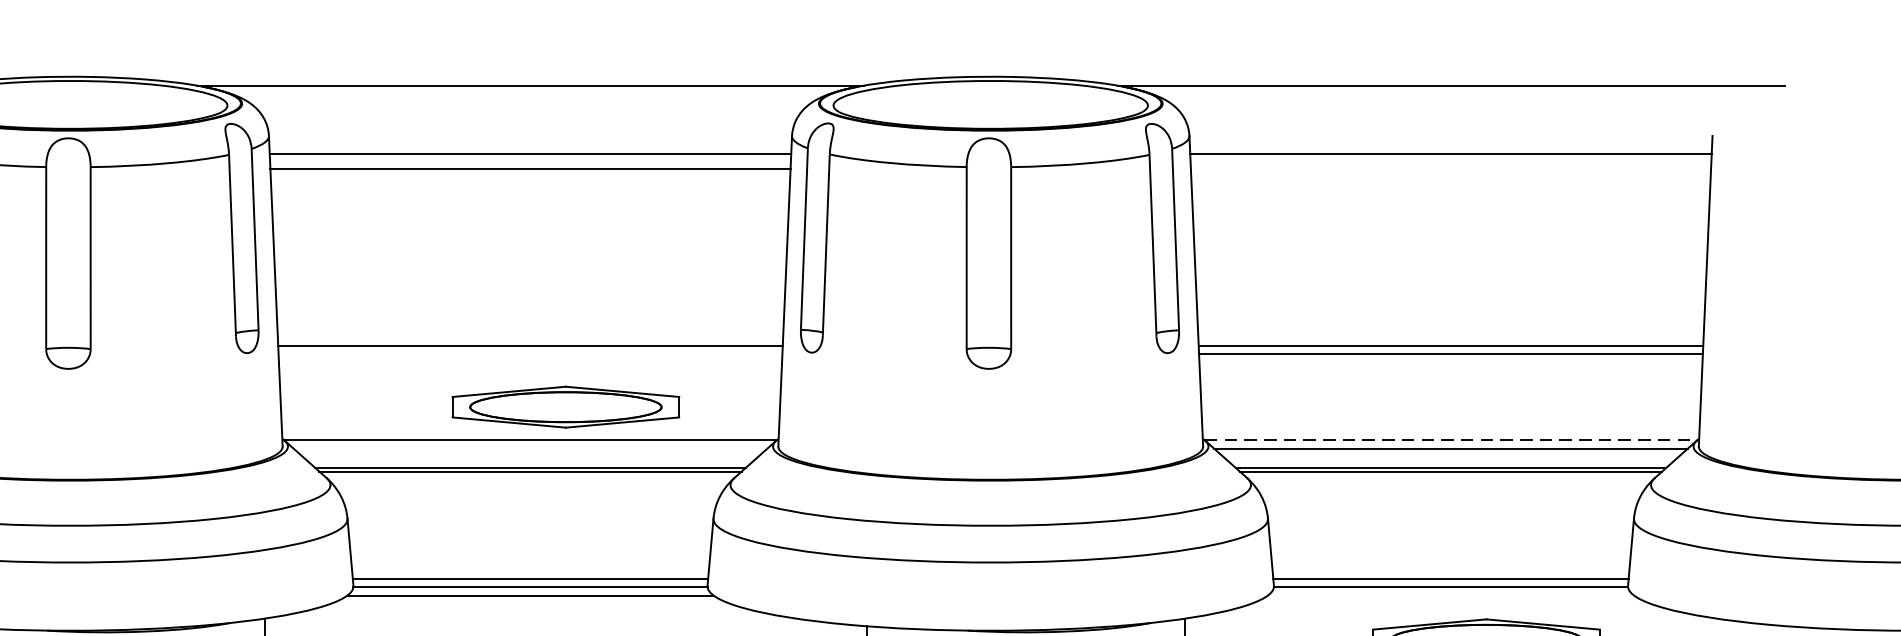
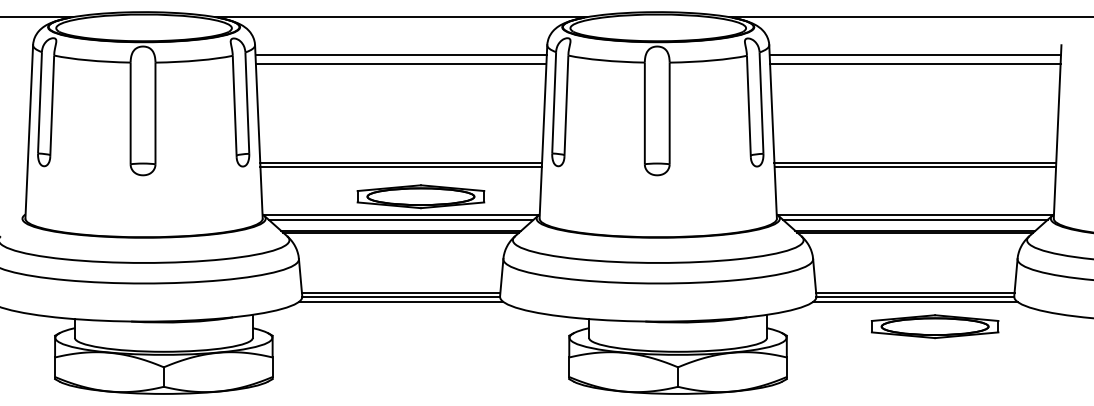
line: (1451, 168) -> (915, 63), added
line: (529, 354) -> (400, 167), added
line: (1451, 440) -> (915, 215), dashed -> solid
line: (529, 447) -> (400, 219), added
line: (1451, 594) -> (915, 301), added

